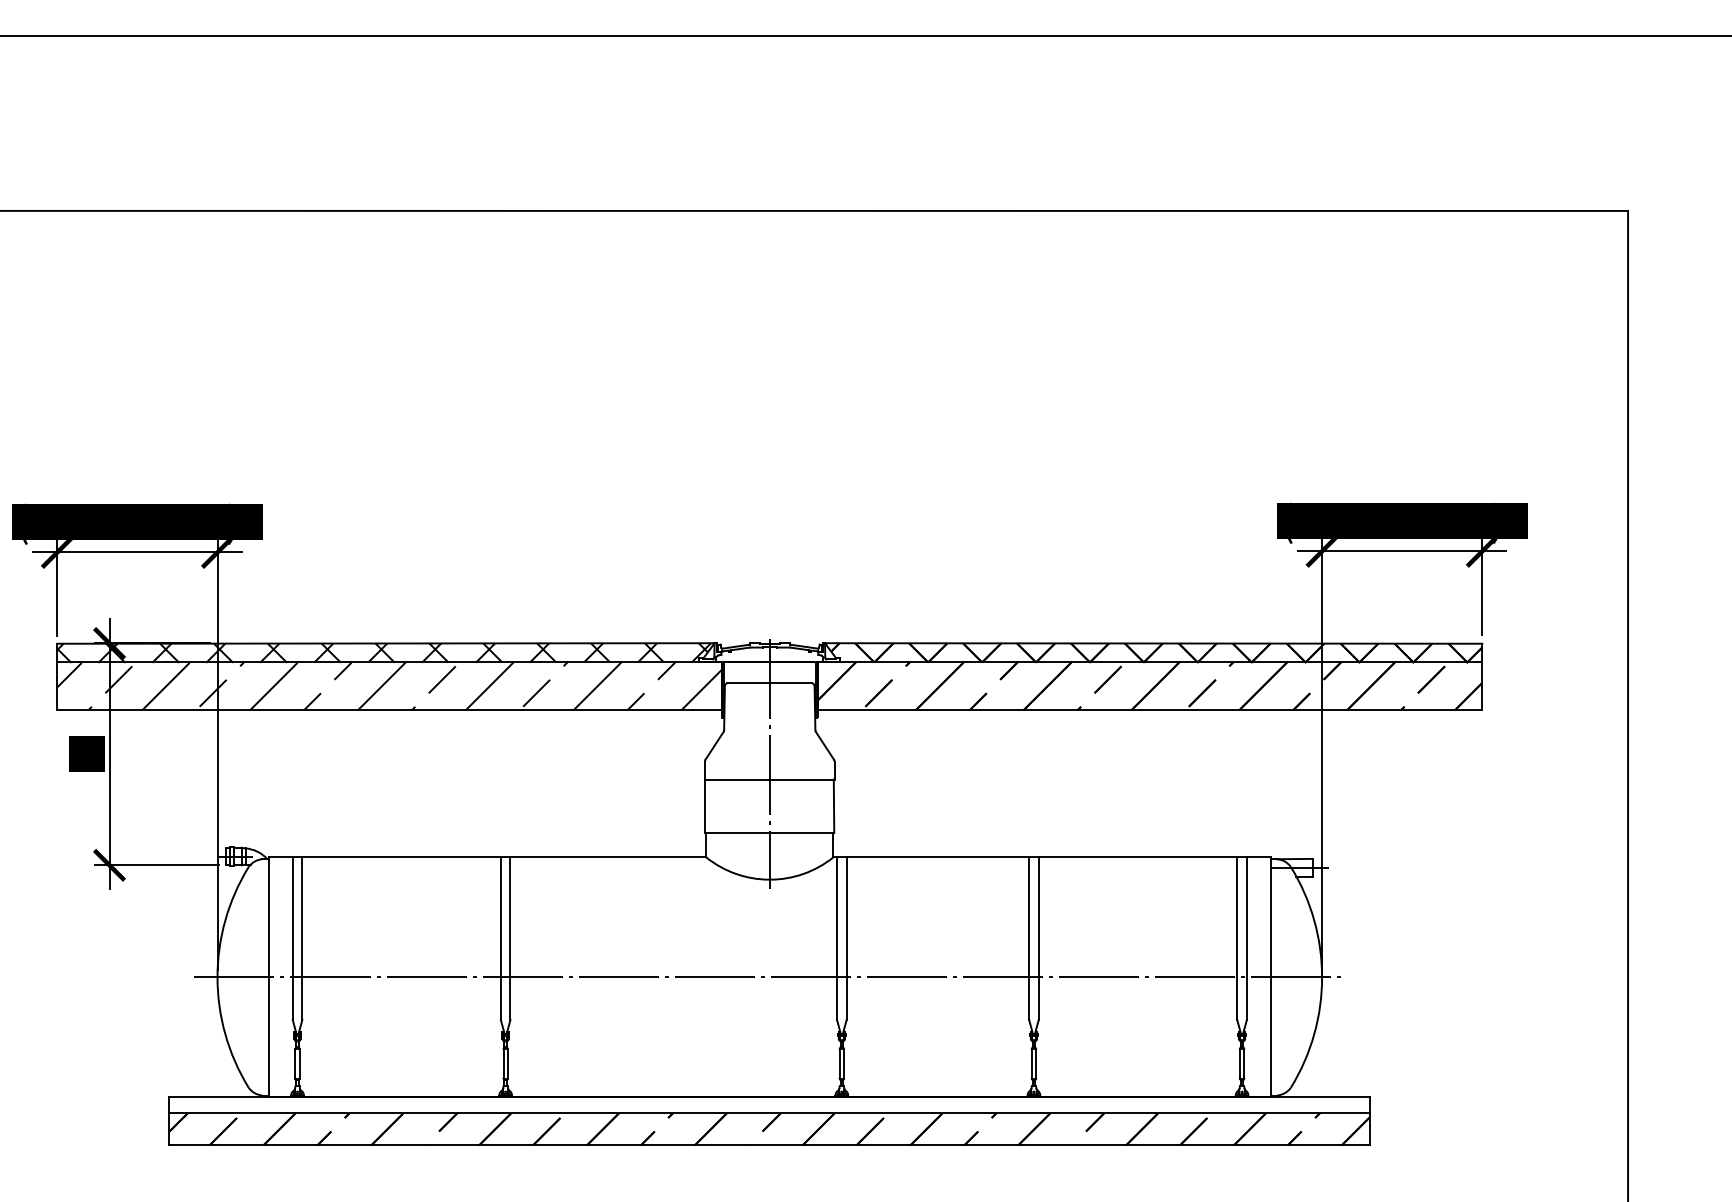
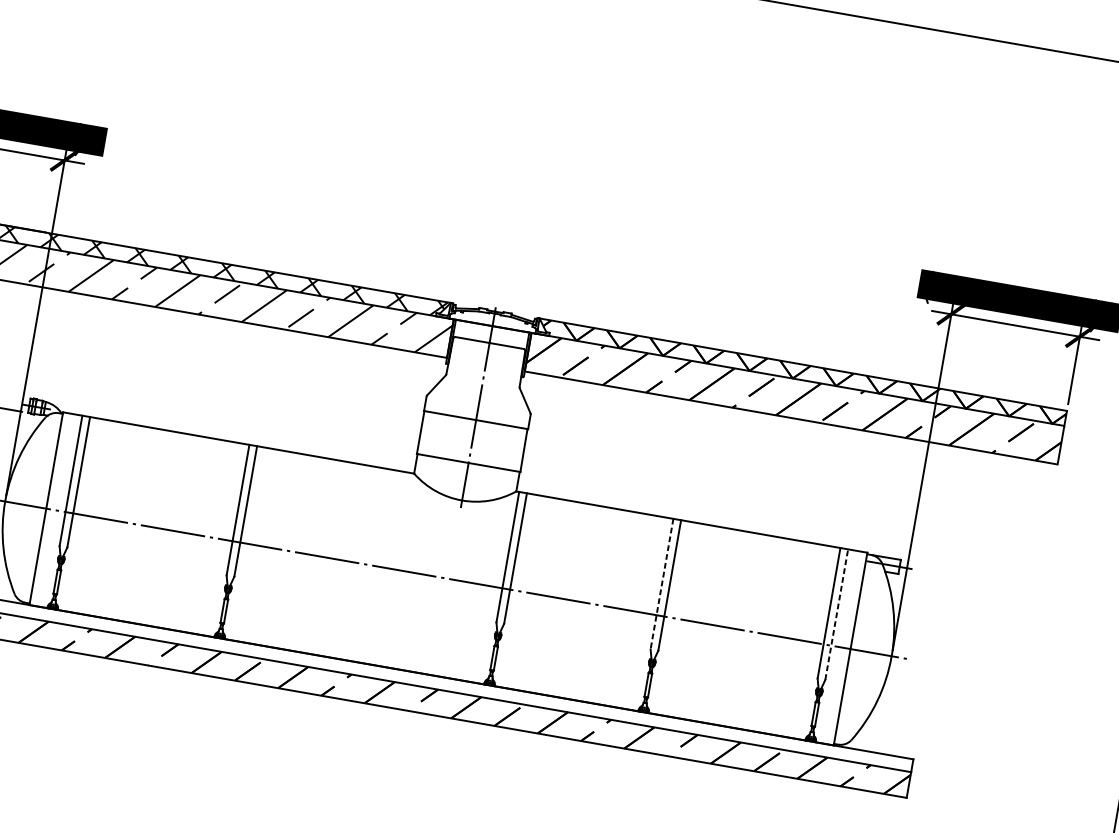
line: (1246, 938) -> (836, 614), solid -> dashed
line: (1029, 939) -> (662, 584), solid -> dashed

